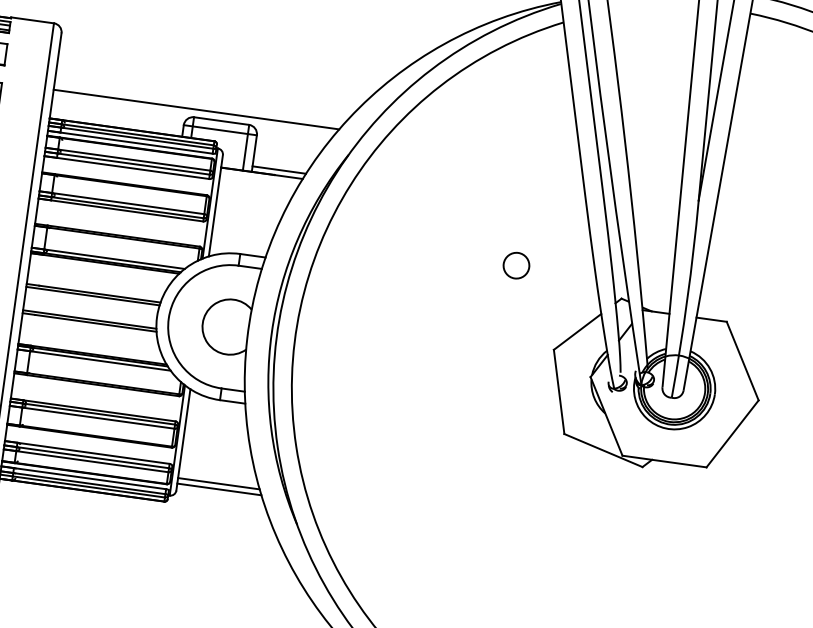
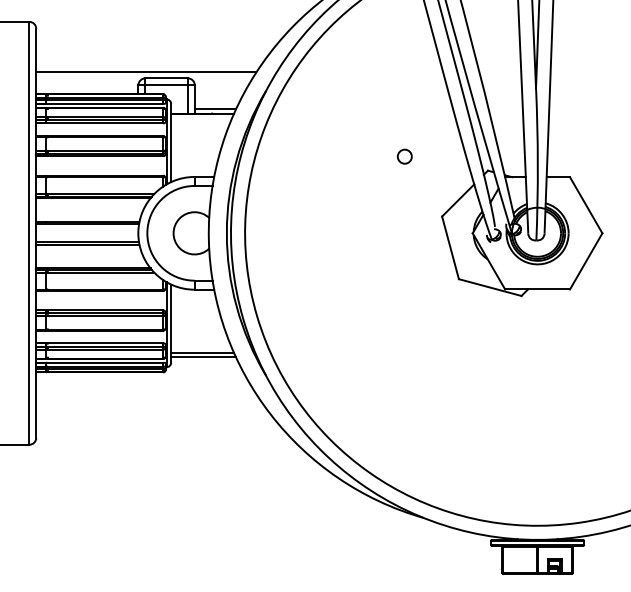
part: (515, 265) -> (404, 156), size x0.71

